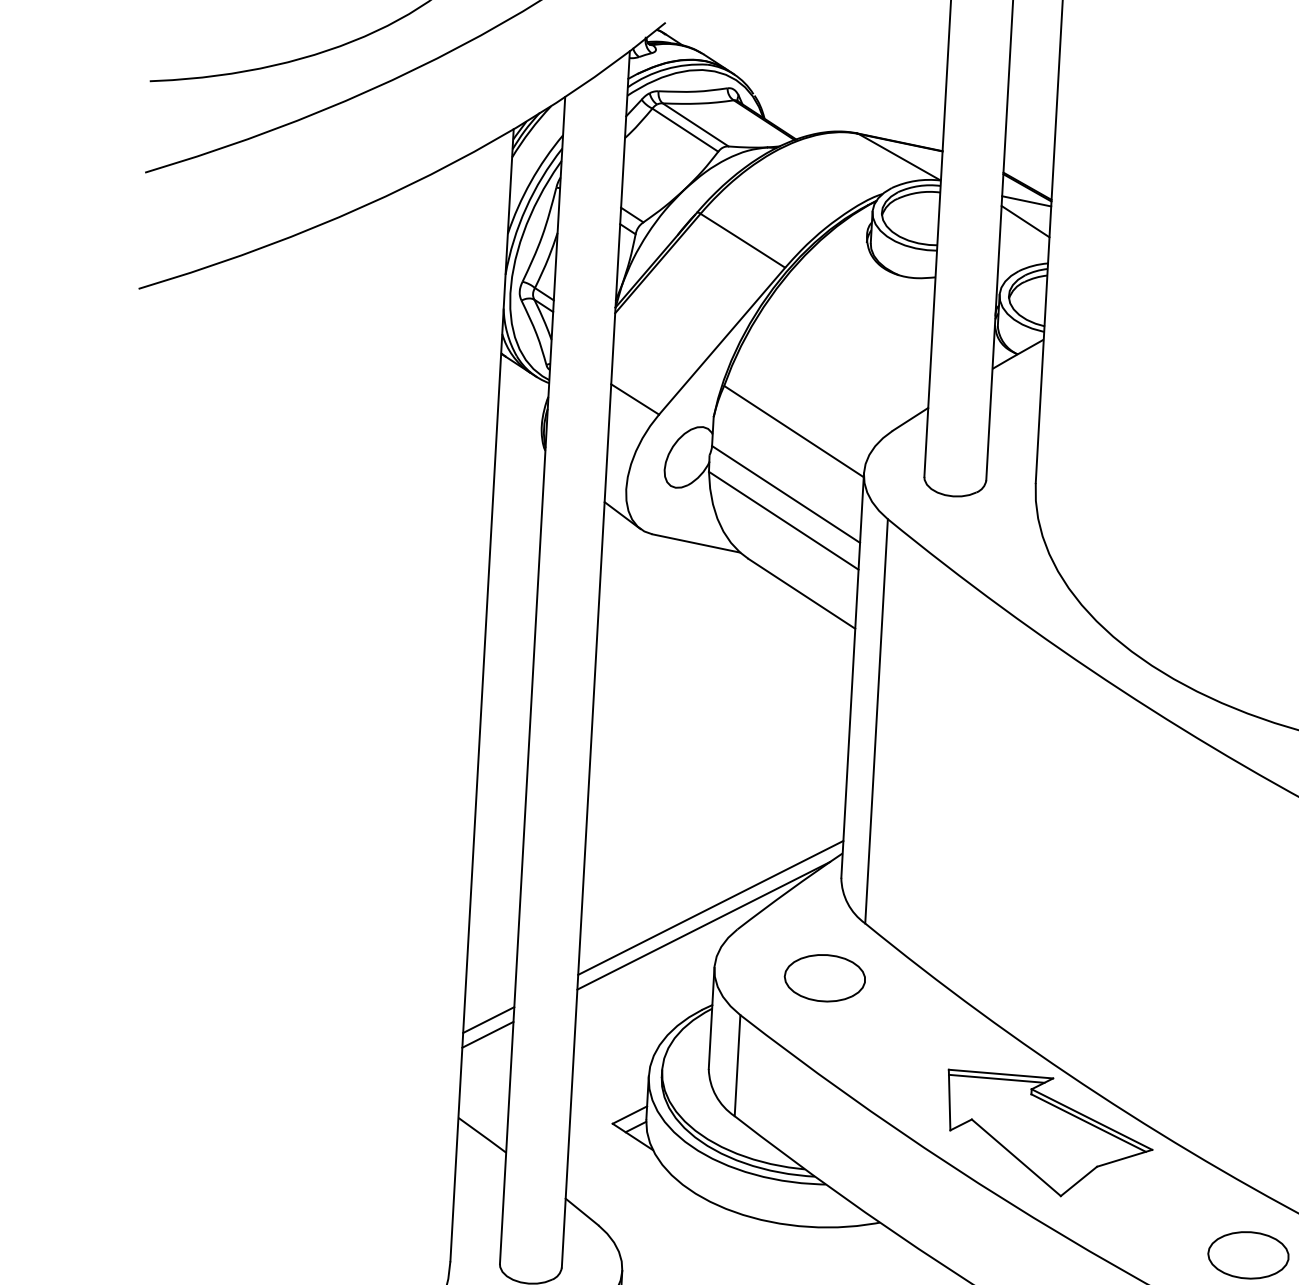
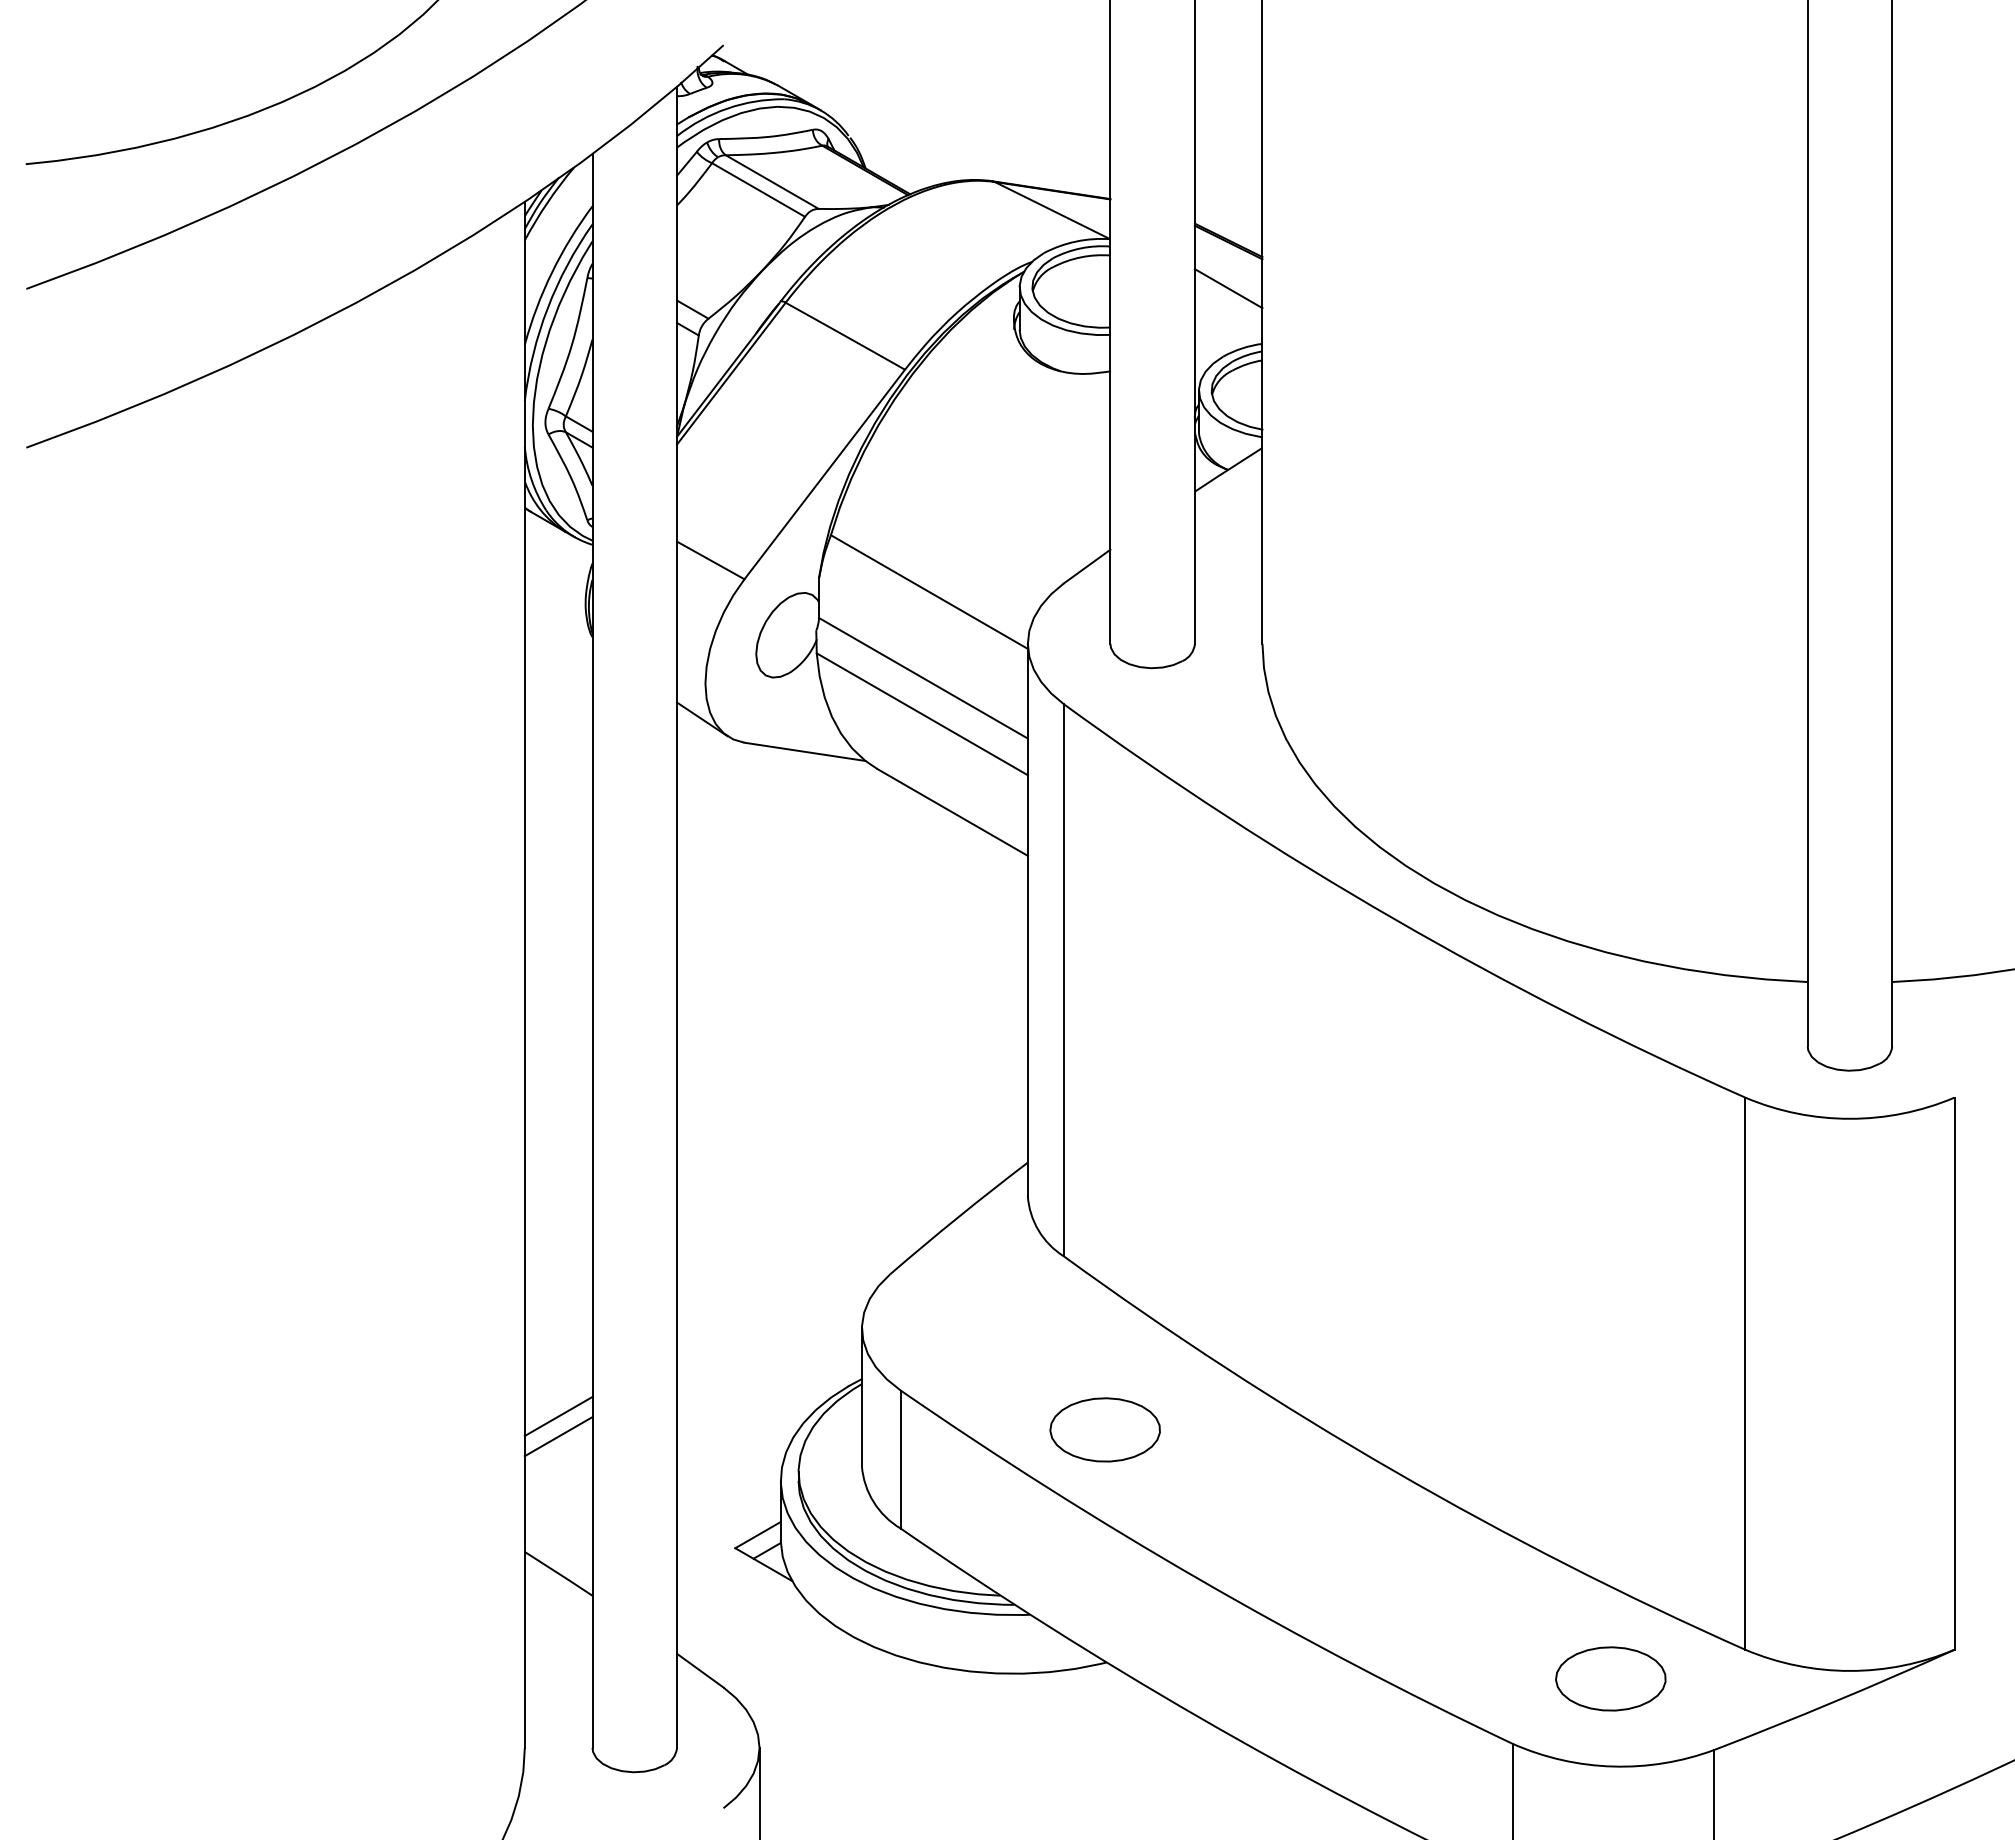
line: (1026, 201) -> (1228, 260), removed
line: (710, 907) -> (852, 1246), removed
line: (703, 925) -> (844, 1271), removed
part: (824, 977) -> (1104, 1429), moved
part: (1048, 1135) -> (1329, 1530), removed

